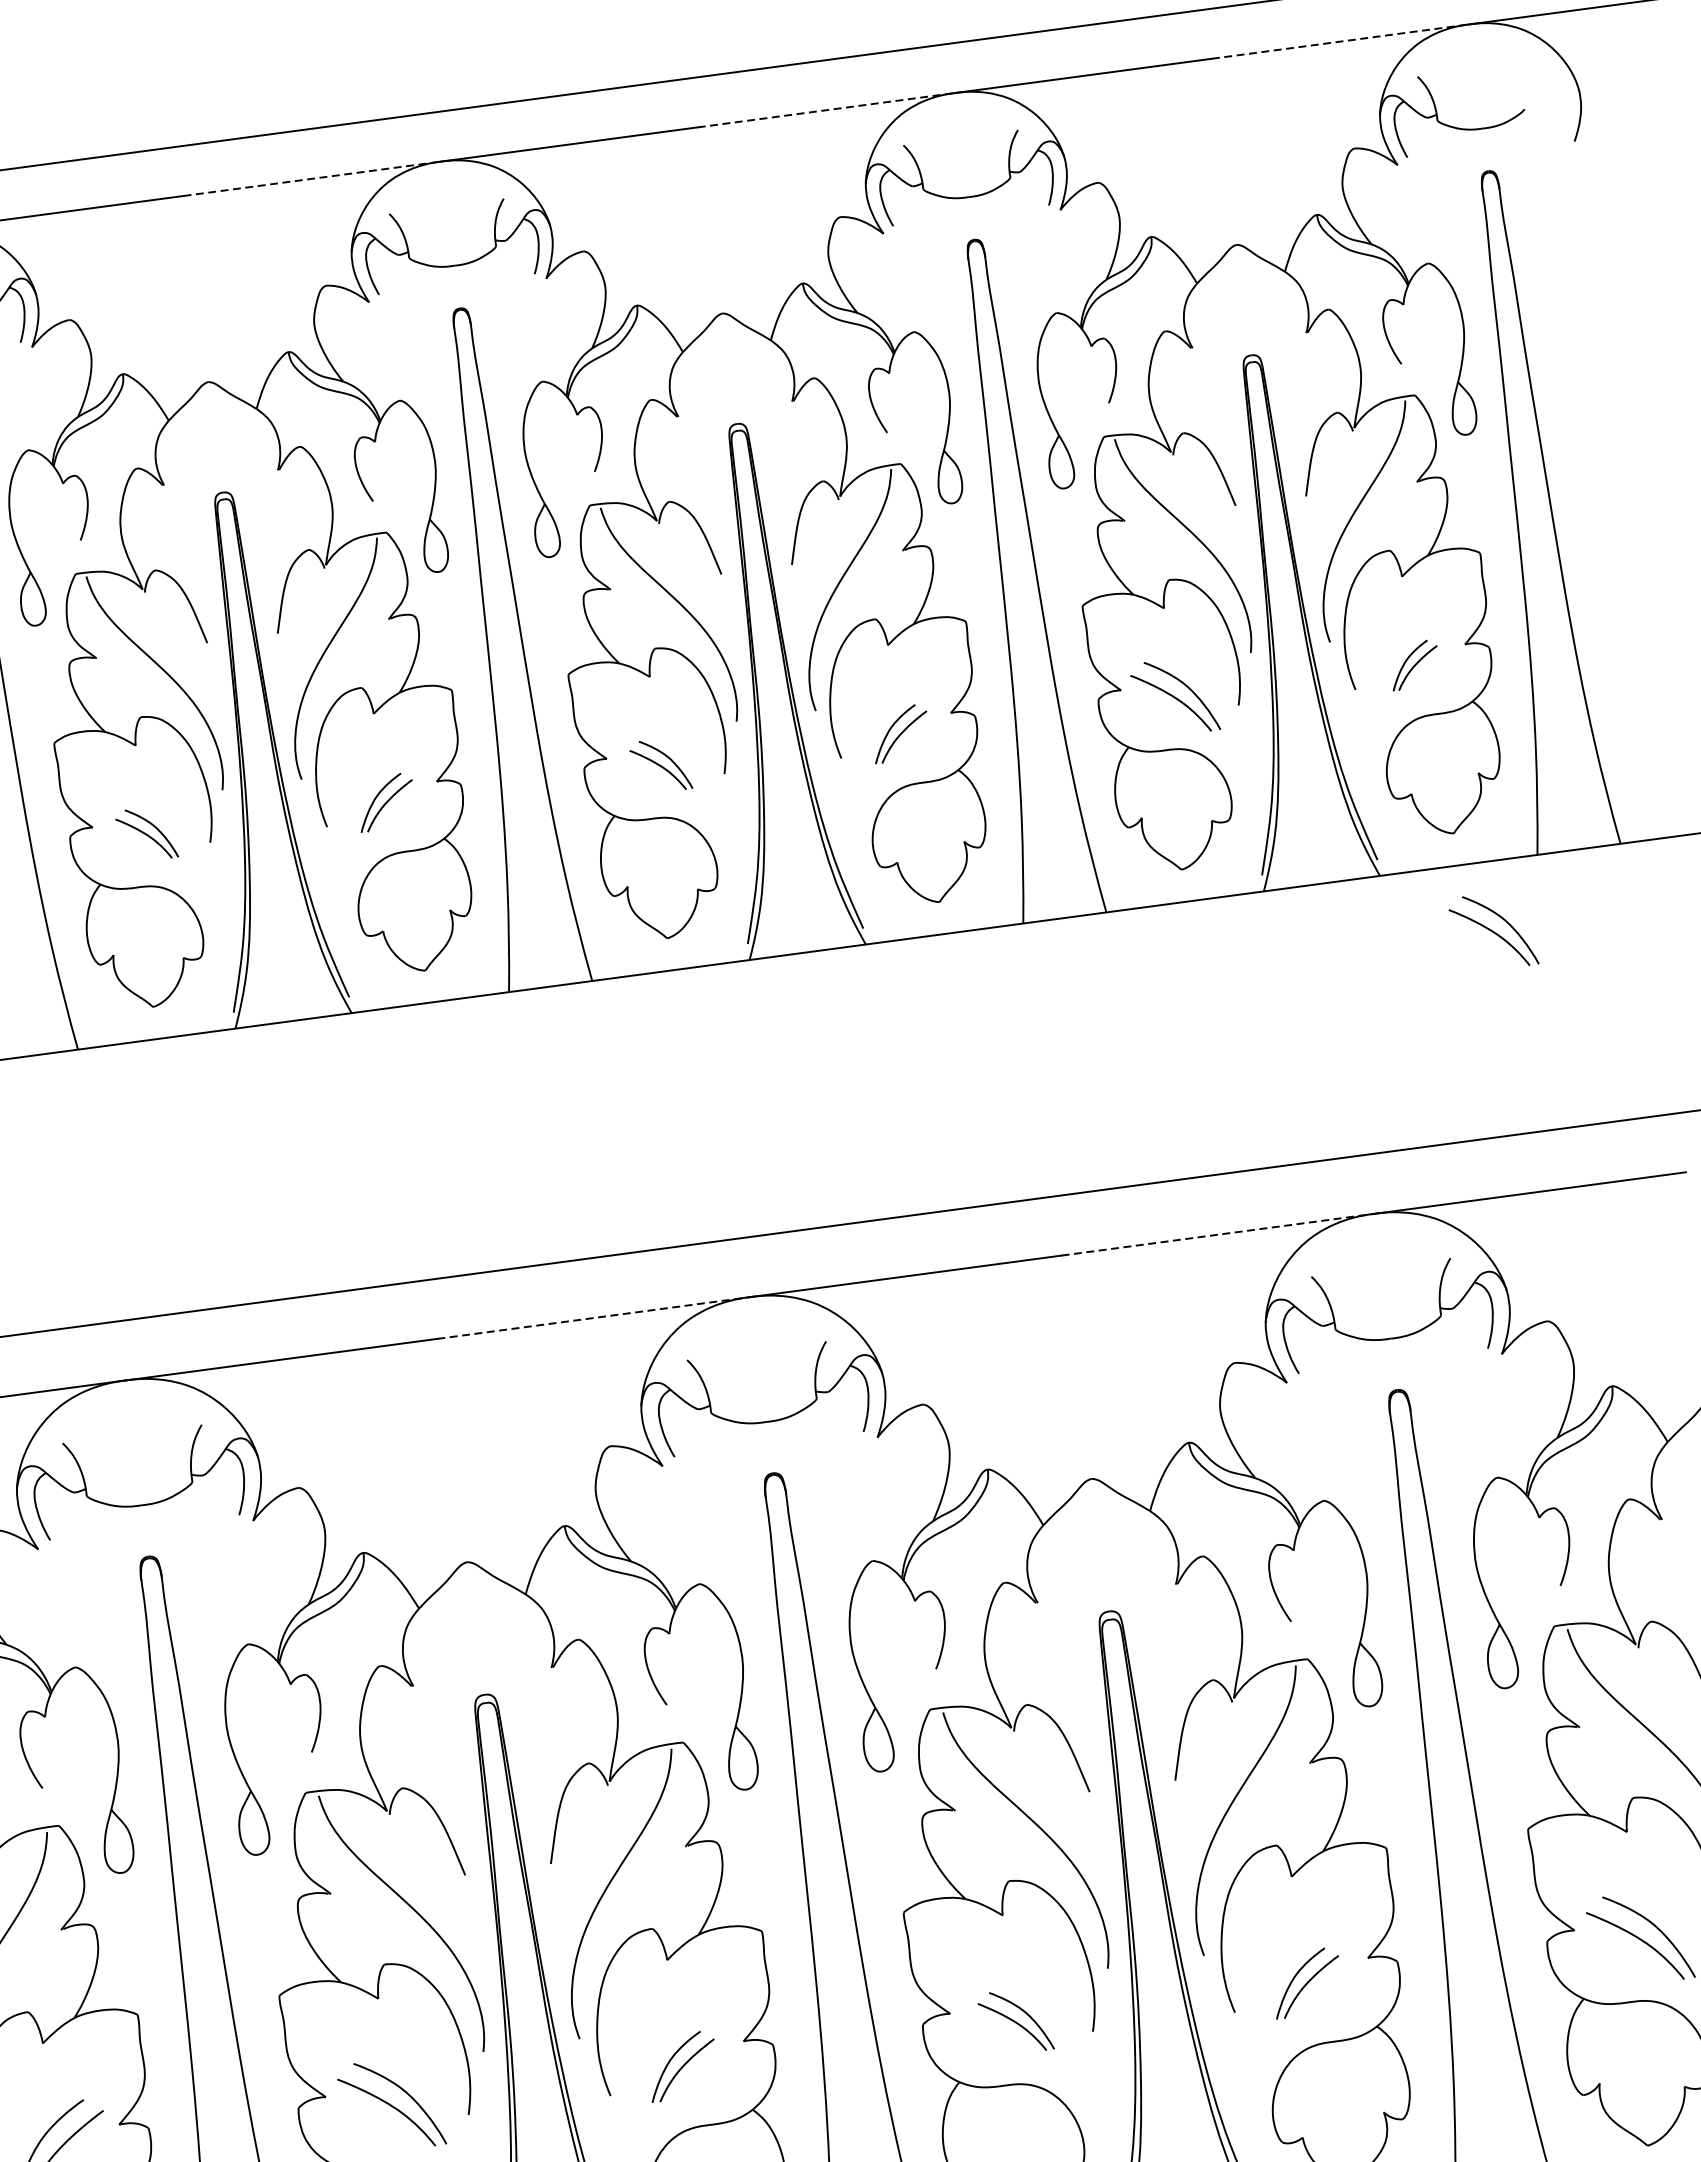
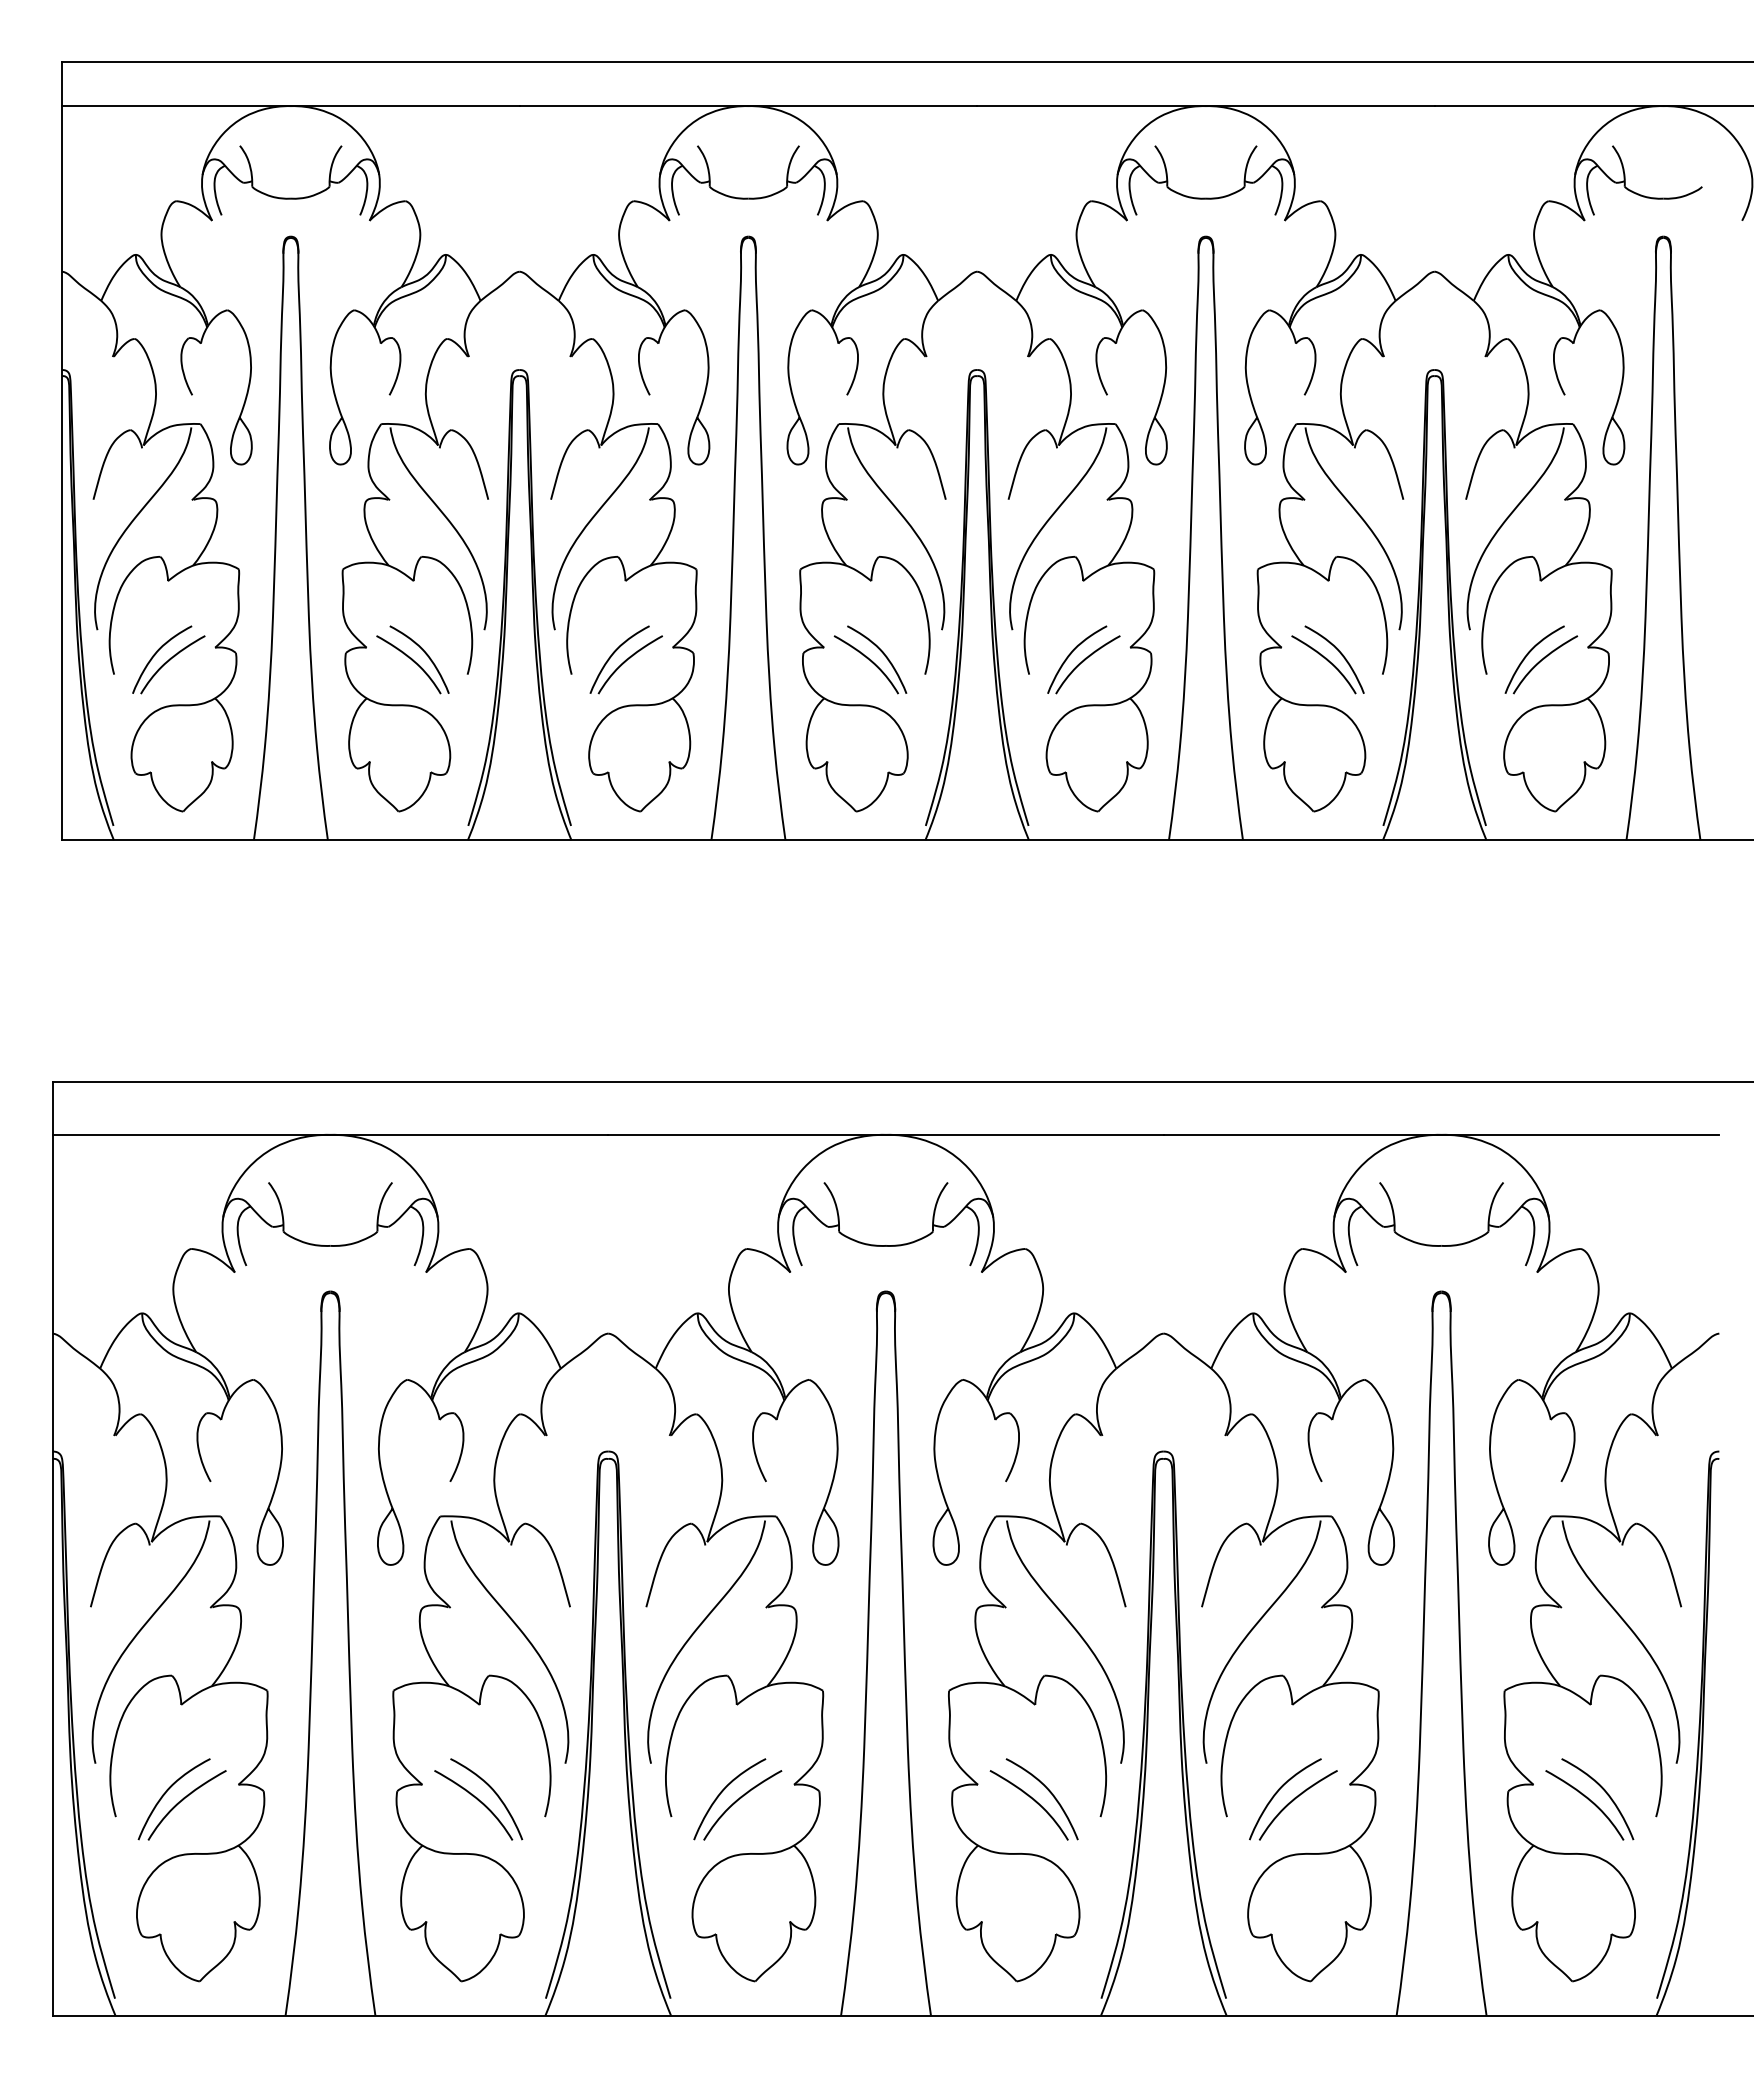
line: (1340, 42) -> (1549, 106), dashed -> solid
line: (827, 110) -> (1092, 106), dashed -> solid
line: (312, 179) -> (634, 106), dashed -> solid
part: (1414, 664) -> (1541, 659), size x1.67
part: (900, 733) -> (1083, 659), size x1.43
part: (660, 765) -> (870, 659), size x1.43
part: (385, 802) -> (625, 659), size x1.43
part: (146, 833) -> (412, 659), size x1.43
part: (1492, 931) -> (1578, 901), removed
line: (1217, 1234) -> (1302, 1134), dashed -> solid
line: (593, 1317) -> (747, 1134), dashed -> solid
part: (1307, 1983) -> (1293, 1799), size x1.43
part: (1014, 2022) -> (1033, 1799), size x1.43
part: (682, 2066) -> (737, 1799), size x1.43

